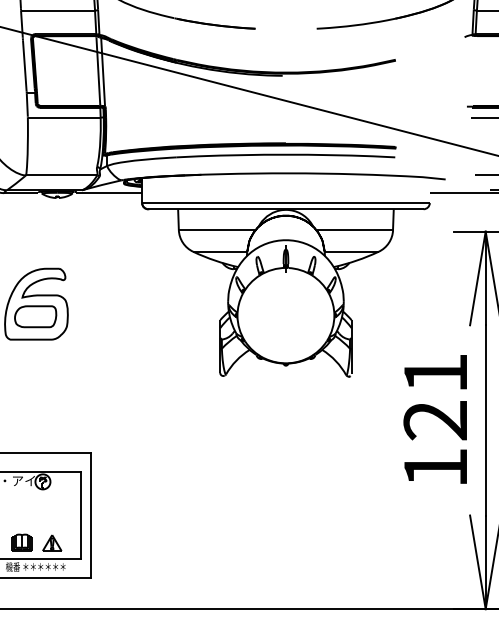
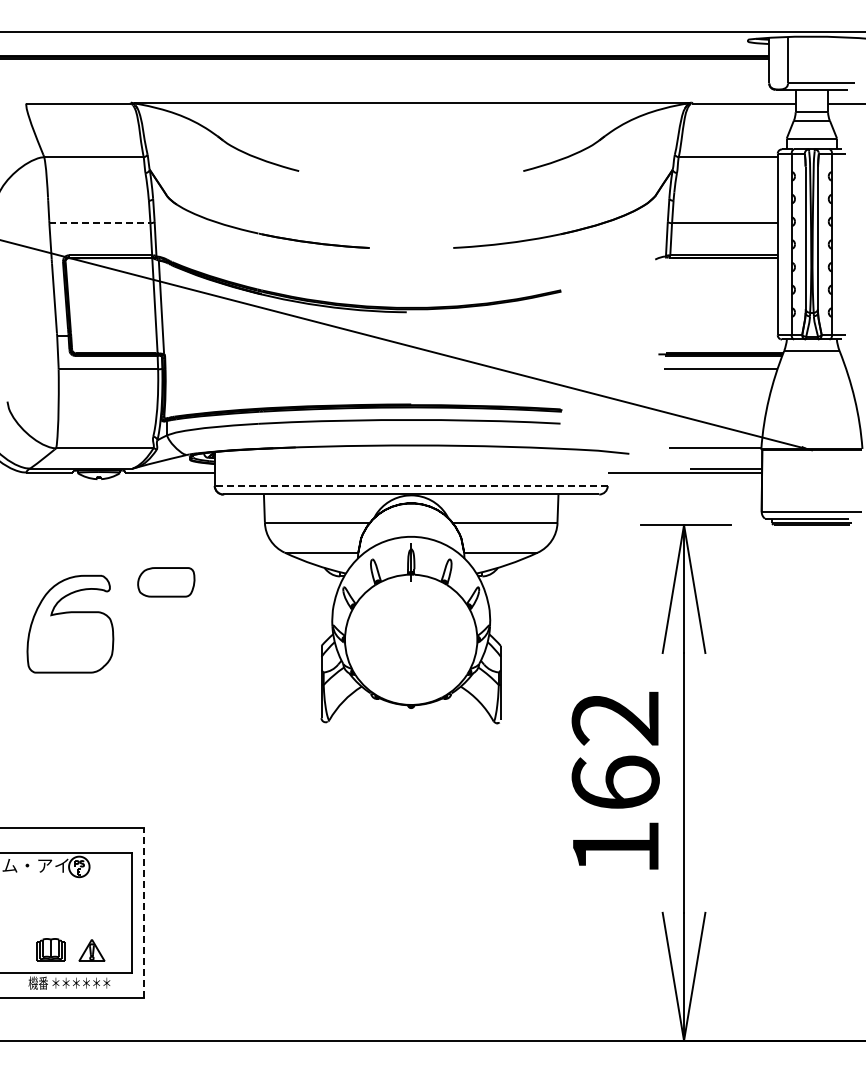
line: (57, 10) -> (99, 223), solid -> dashed
line: (285, 203) -> (410, 486), solid -> dashed
part: (35, 316) -> (166, 582), moved
text: (435, 396) -> (615, 750), 121 -> 162
line: (90, 515) -> (144, 912), solid -> dashed

